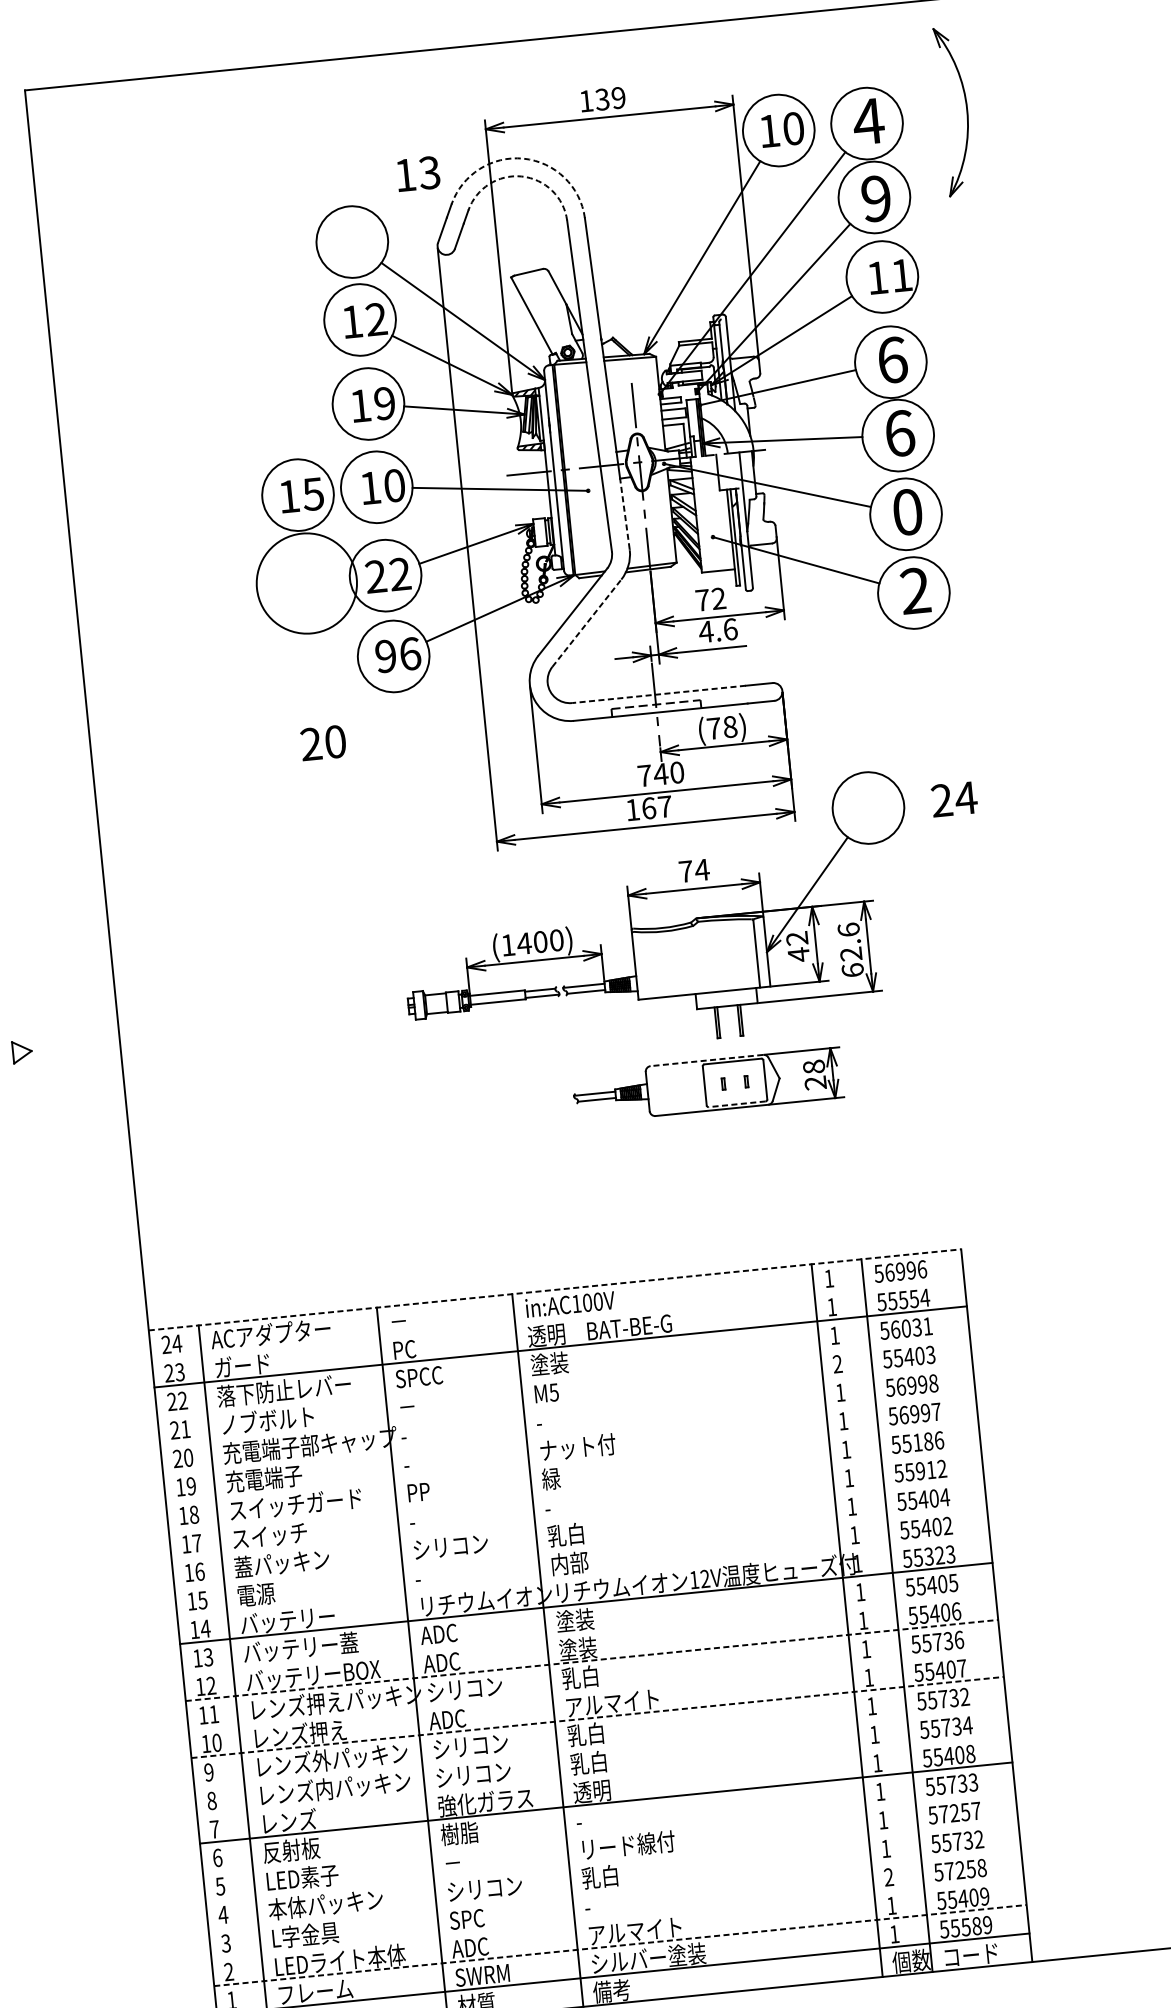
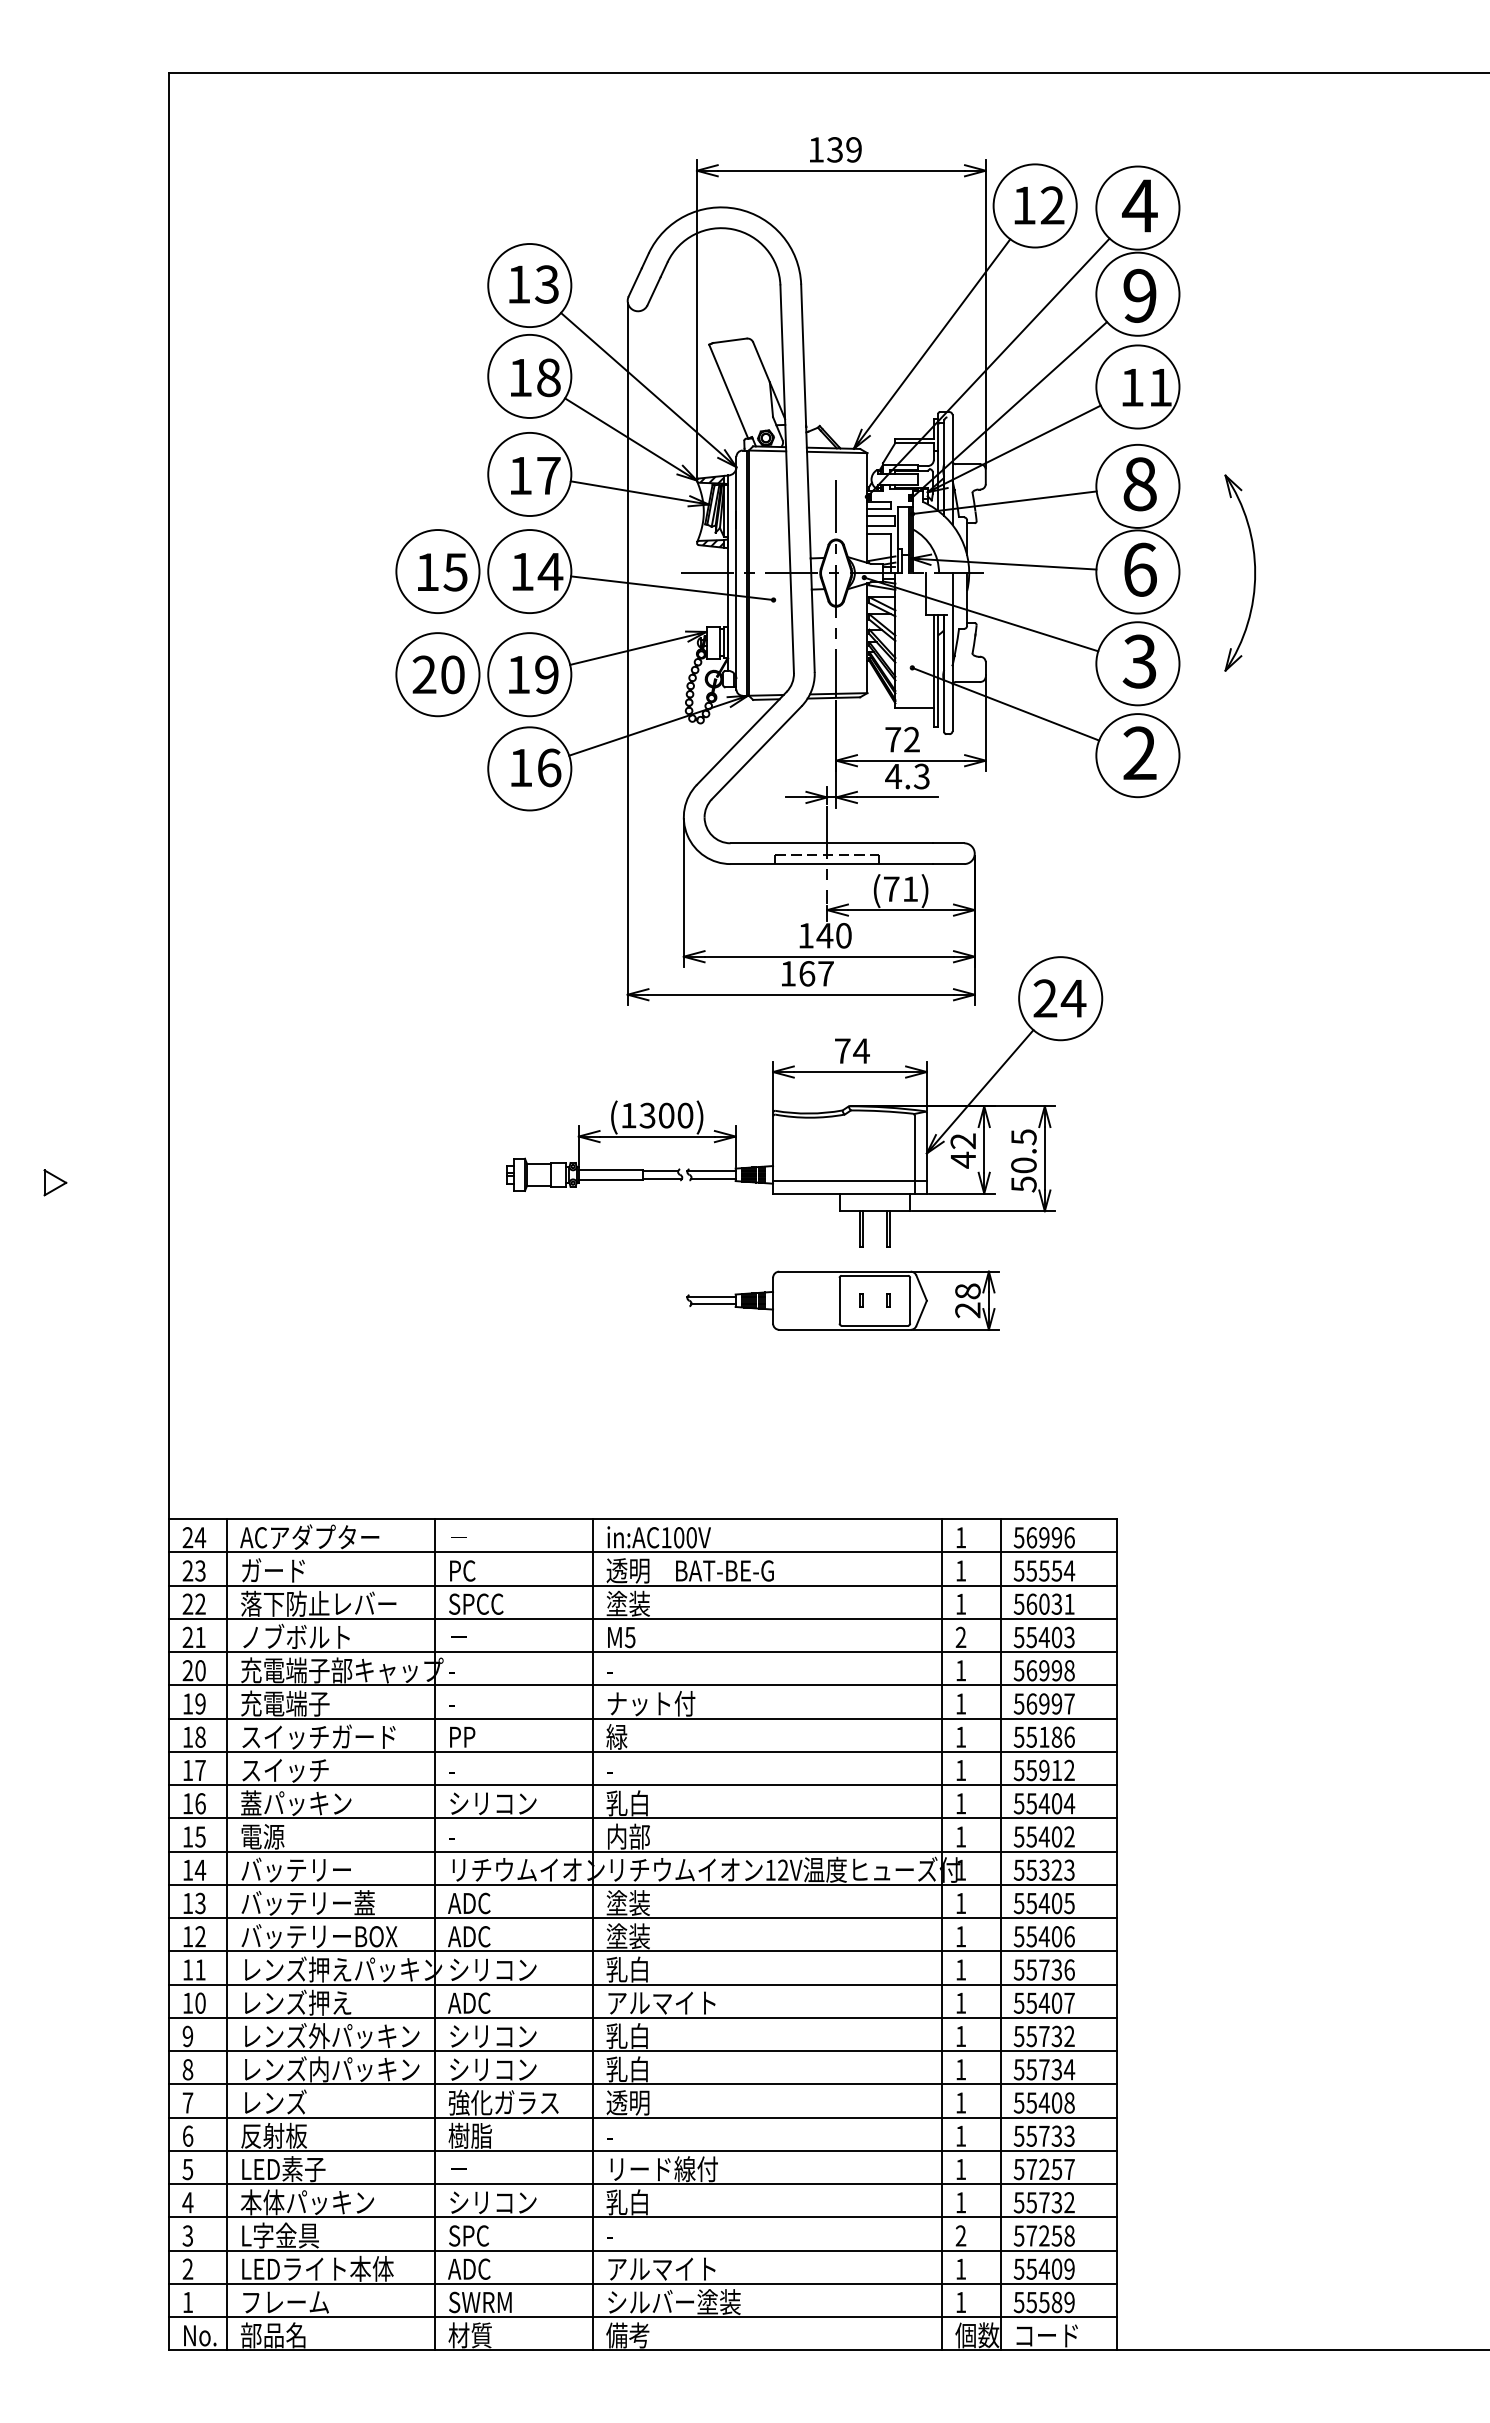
part: (966, 109) -> (1254, 572), moved
text: (793, 128) -> (1052, 205), 10 -> 12
arc: (523, 159) -> (737, 209), dashed -> solid
text: (417, 173) -> (533, 284), moved
arc: (522, 176) -> (733, 229), dashed -> solid
text: (376, 319) -> (548, 377), 12 -> 18
text: (892, 360) -> (1139, 484), 6 -> 8
text: (384, 403) -> (548, 475), 19 -> 17
text: (394, 485) -> (550, 571), 10 -> 14
text: (907, 512) -> (1139, 661), 0 -> 3
line: (625, 513) -> (813, 630), dashed -> solid
text: (387, 575) -> (532, 674), 22 -> 19
circle: (306, 583) -> (437, 674), size x0.71
line: (586, 623) -> (756, 752), dashed -> solid
text: (730, 629) -> (921, 776), 4.6 -> 4.3
text: (385, 656) -> (520, 767), 96 -> 16
line: (658, 694) -> (831, 843), dashed -> solid
text: (730, 727) -> (910, 889), (78) -> (71)
text: (323, 742) -> (438, 674), moved
text: (644, 775) -> (805, 935), 740 -> 140
text: (954, 799) -> (1059, 998), moved
text: (524, 943) -> (647, 1115), (1400) -> (1300)
text: (850, 949) -> (1023, 1160), 62.6 -> 50.5
line: (703, 982) -> (849, 1181), added
line: (706, 1060) -> (844, 1271), dashed -> solid
line: (736, 1104) -> (874, 1325), dashed -> solid
line: (555, 1290) -> (643, 1519), dashed -> solid
line: (557, 1318) -> (642, 1552), added
line: (563, 1375) -> (642, 1618), added
line: (565, 1404) -> (642, 1652), added
line: (568, 1432) -> (642, 1685), added
line: (571, 1460) -> (642, 1718), added
line: (574, 1489) -> (642, 1751), added
line: (577, 1518) -> (642, 1785), added
line: (580, 1546) -> (642, 1818), added
line: (582, 1574) -> (642, 1851), added
line: (588, 1632) -> (642, 1918), added
line: (592, 1660) -> (643, 1951), dashed -> solid
line: (594, 1689) -> (642, 1984), added
line: (598, 1717) -> (643, 2017), dashed -> solid
line: (600, 1746) -> (642, 2051), added
line: (602, 1774) -> (642, 2084), added
line: (608, 1831) -> (642, 2150), added
line: (611, 1860) -> (642, 2184), added
line: (614, 1888) -> (642, 2217), added
line: (617, 1917) -> (642, 2250), added
line: (620, 1945) -> (643, 2283), dashed -> solid

